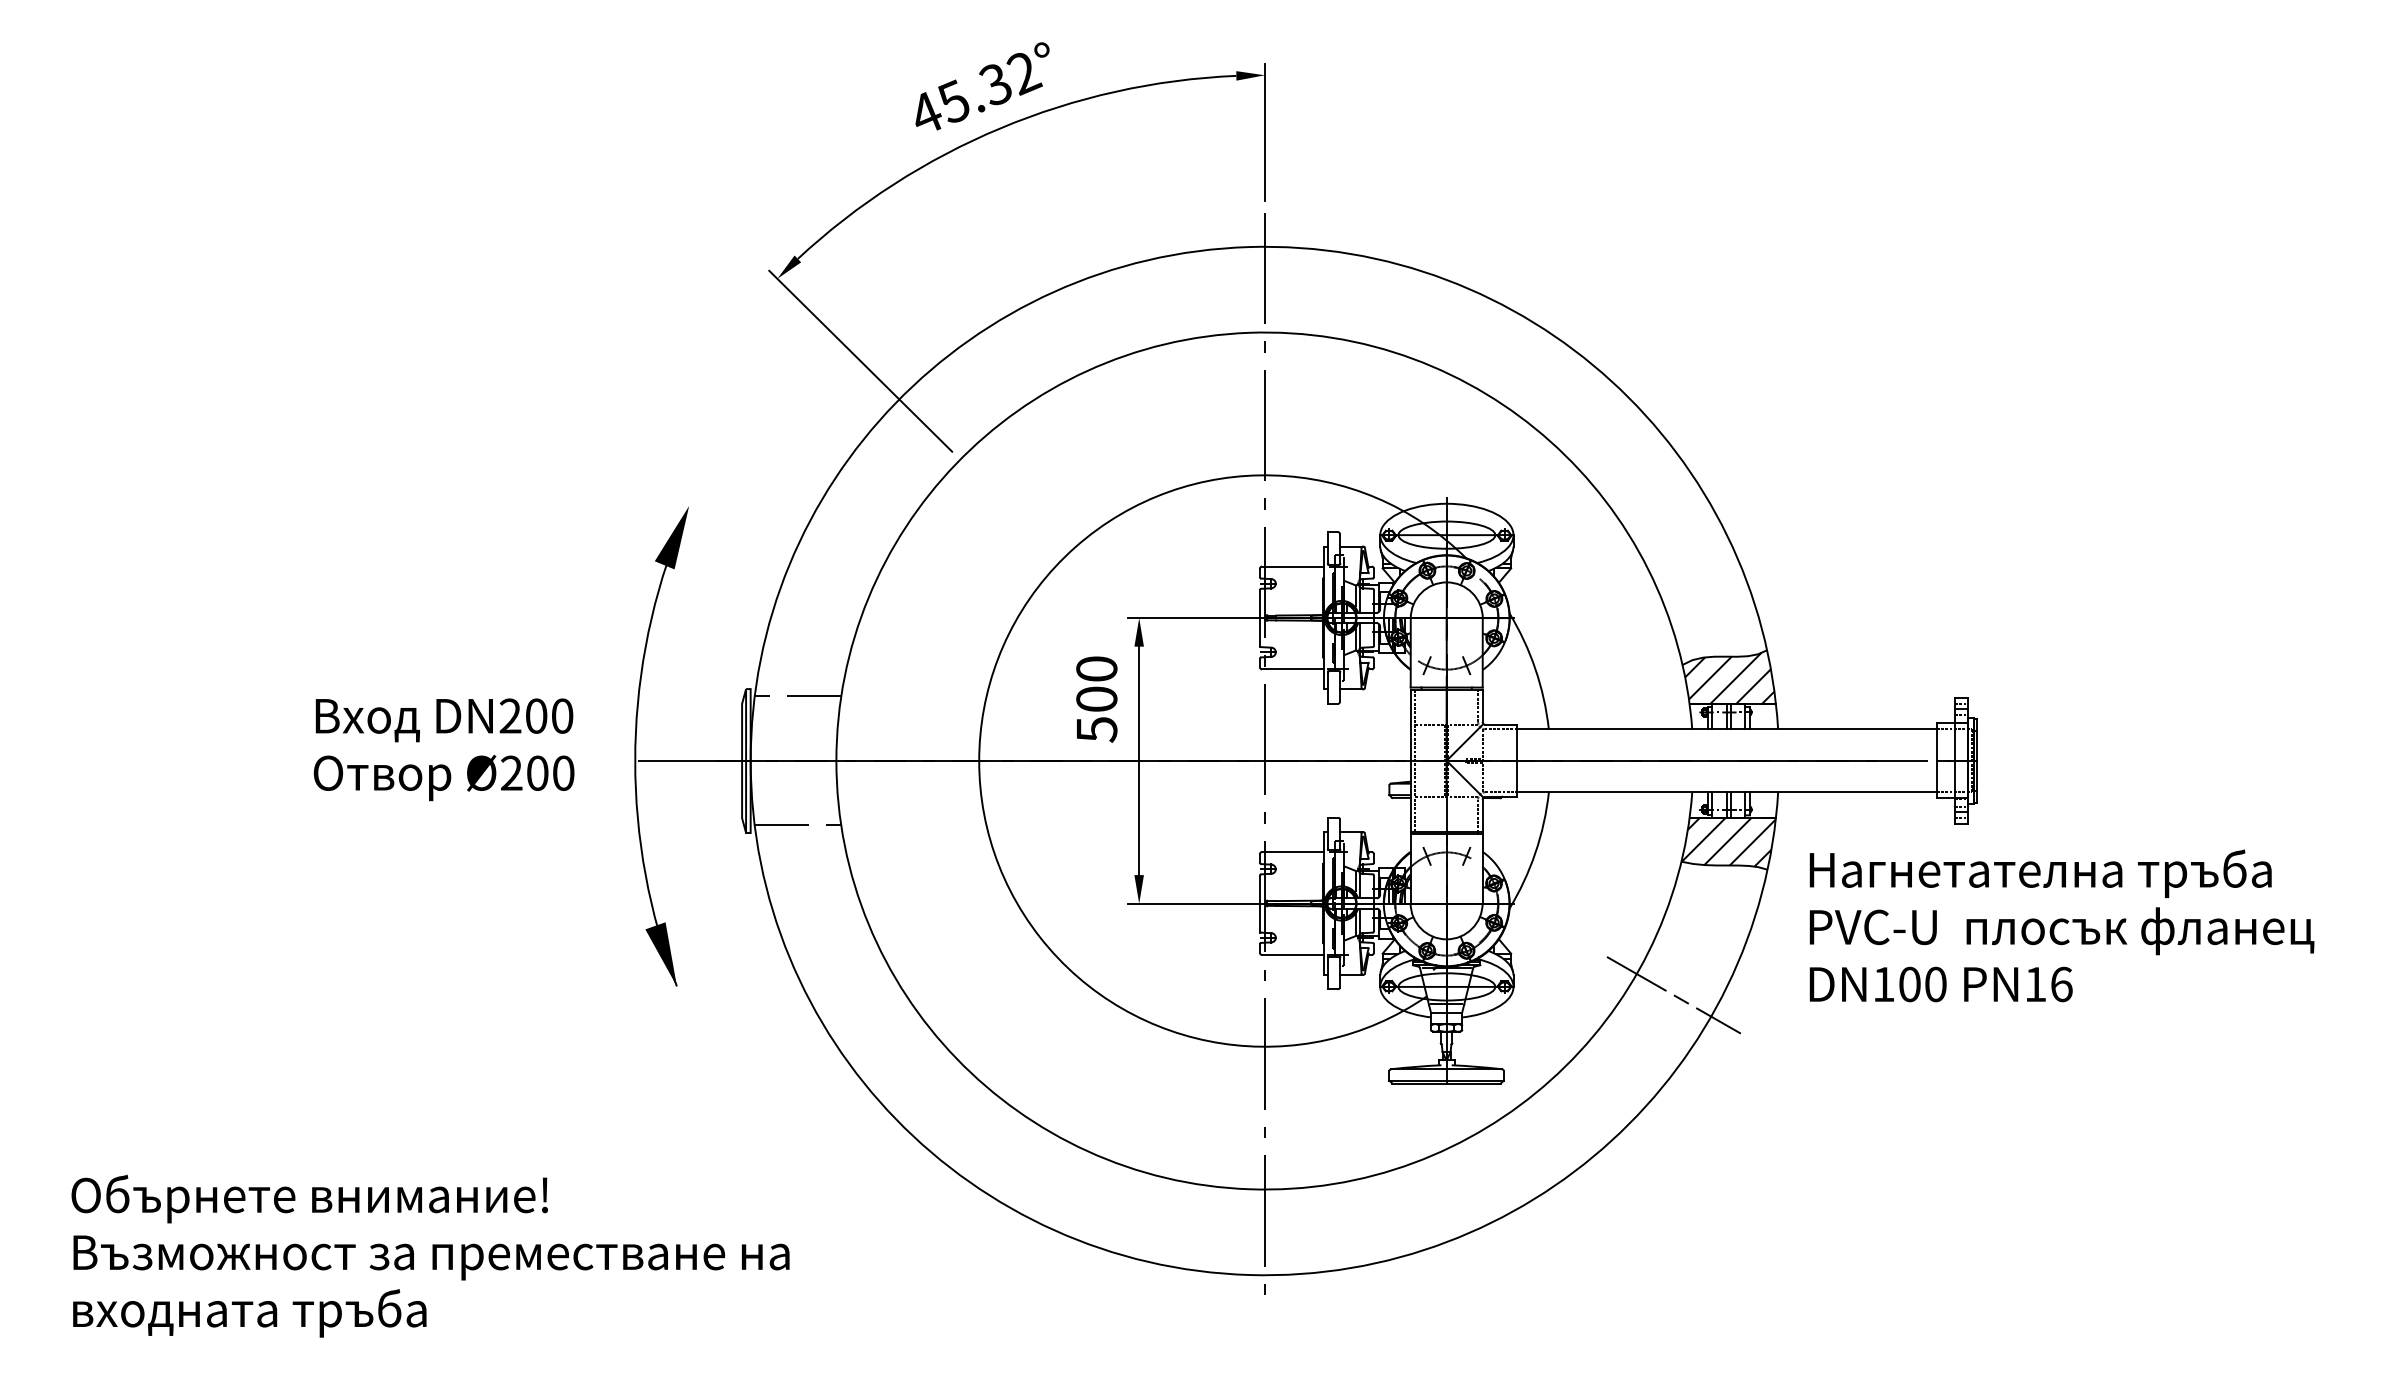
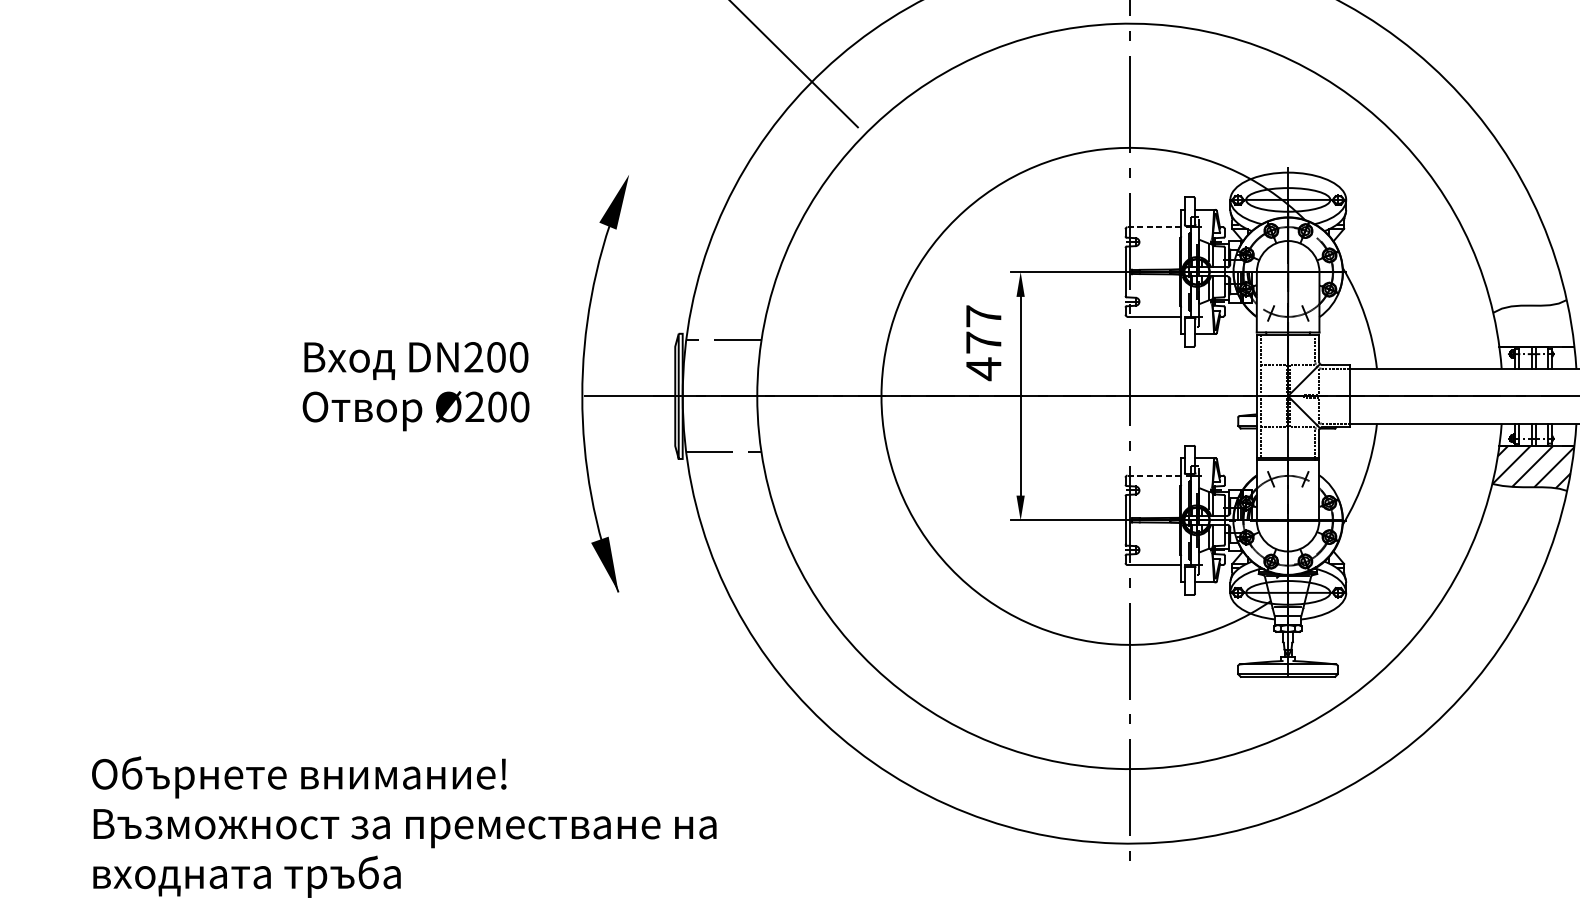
line: (1292, 566) -> (1153, 227), solid -> dashed
hatch: (1729, 677) -> (1534, 323), removed
text: (1096, 699) -> (983, 342), 500 -> 477
line: (1292, 852) -> (1153, 475), solid -> dashed
line: (1673, 994) -> (1485, 599), removed

